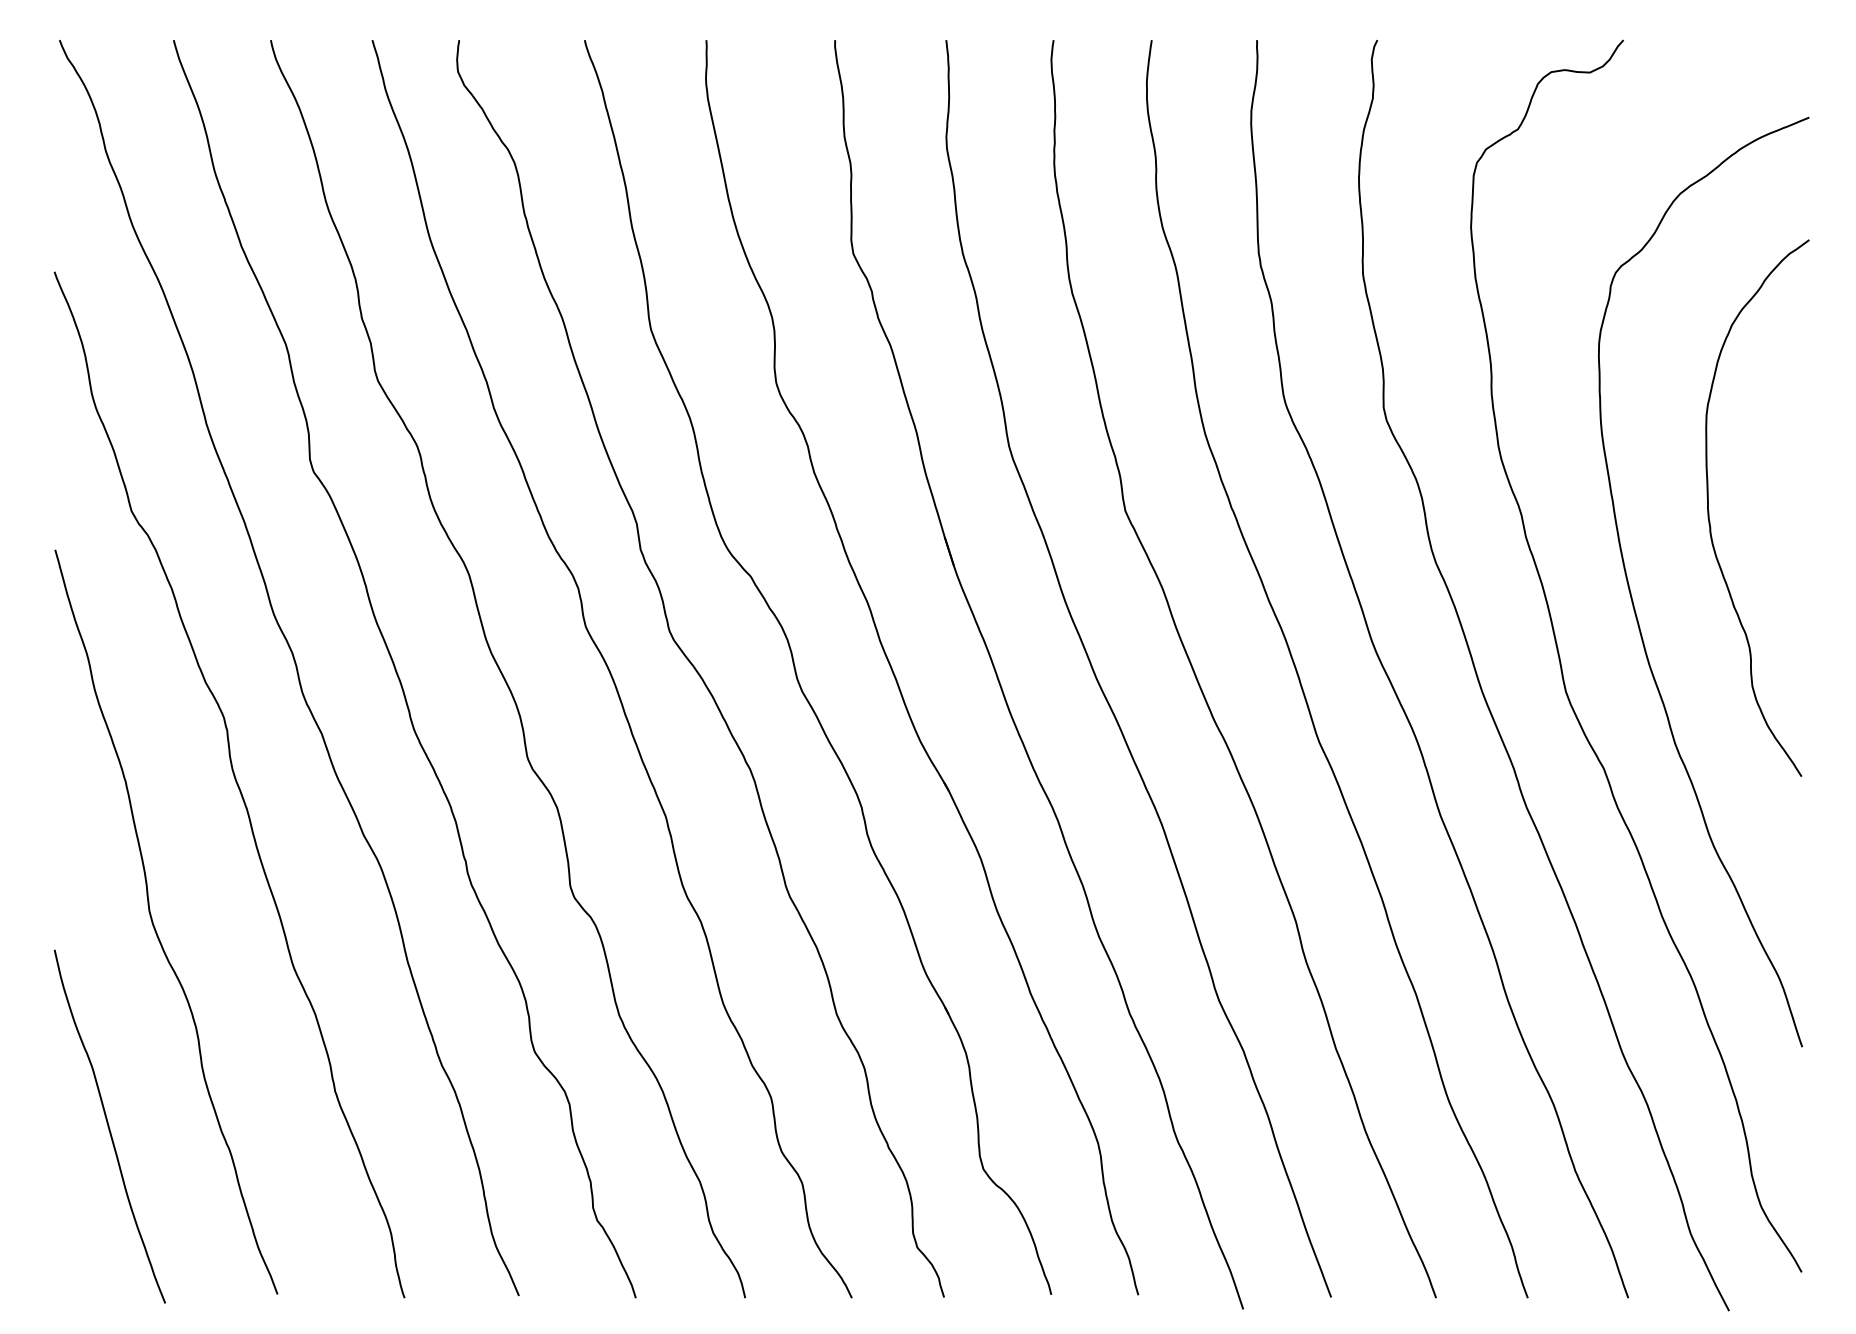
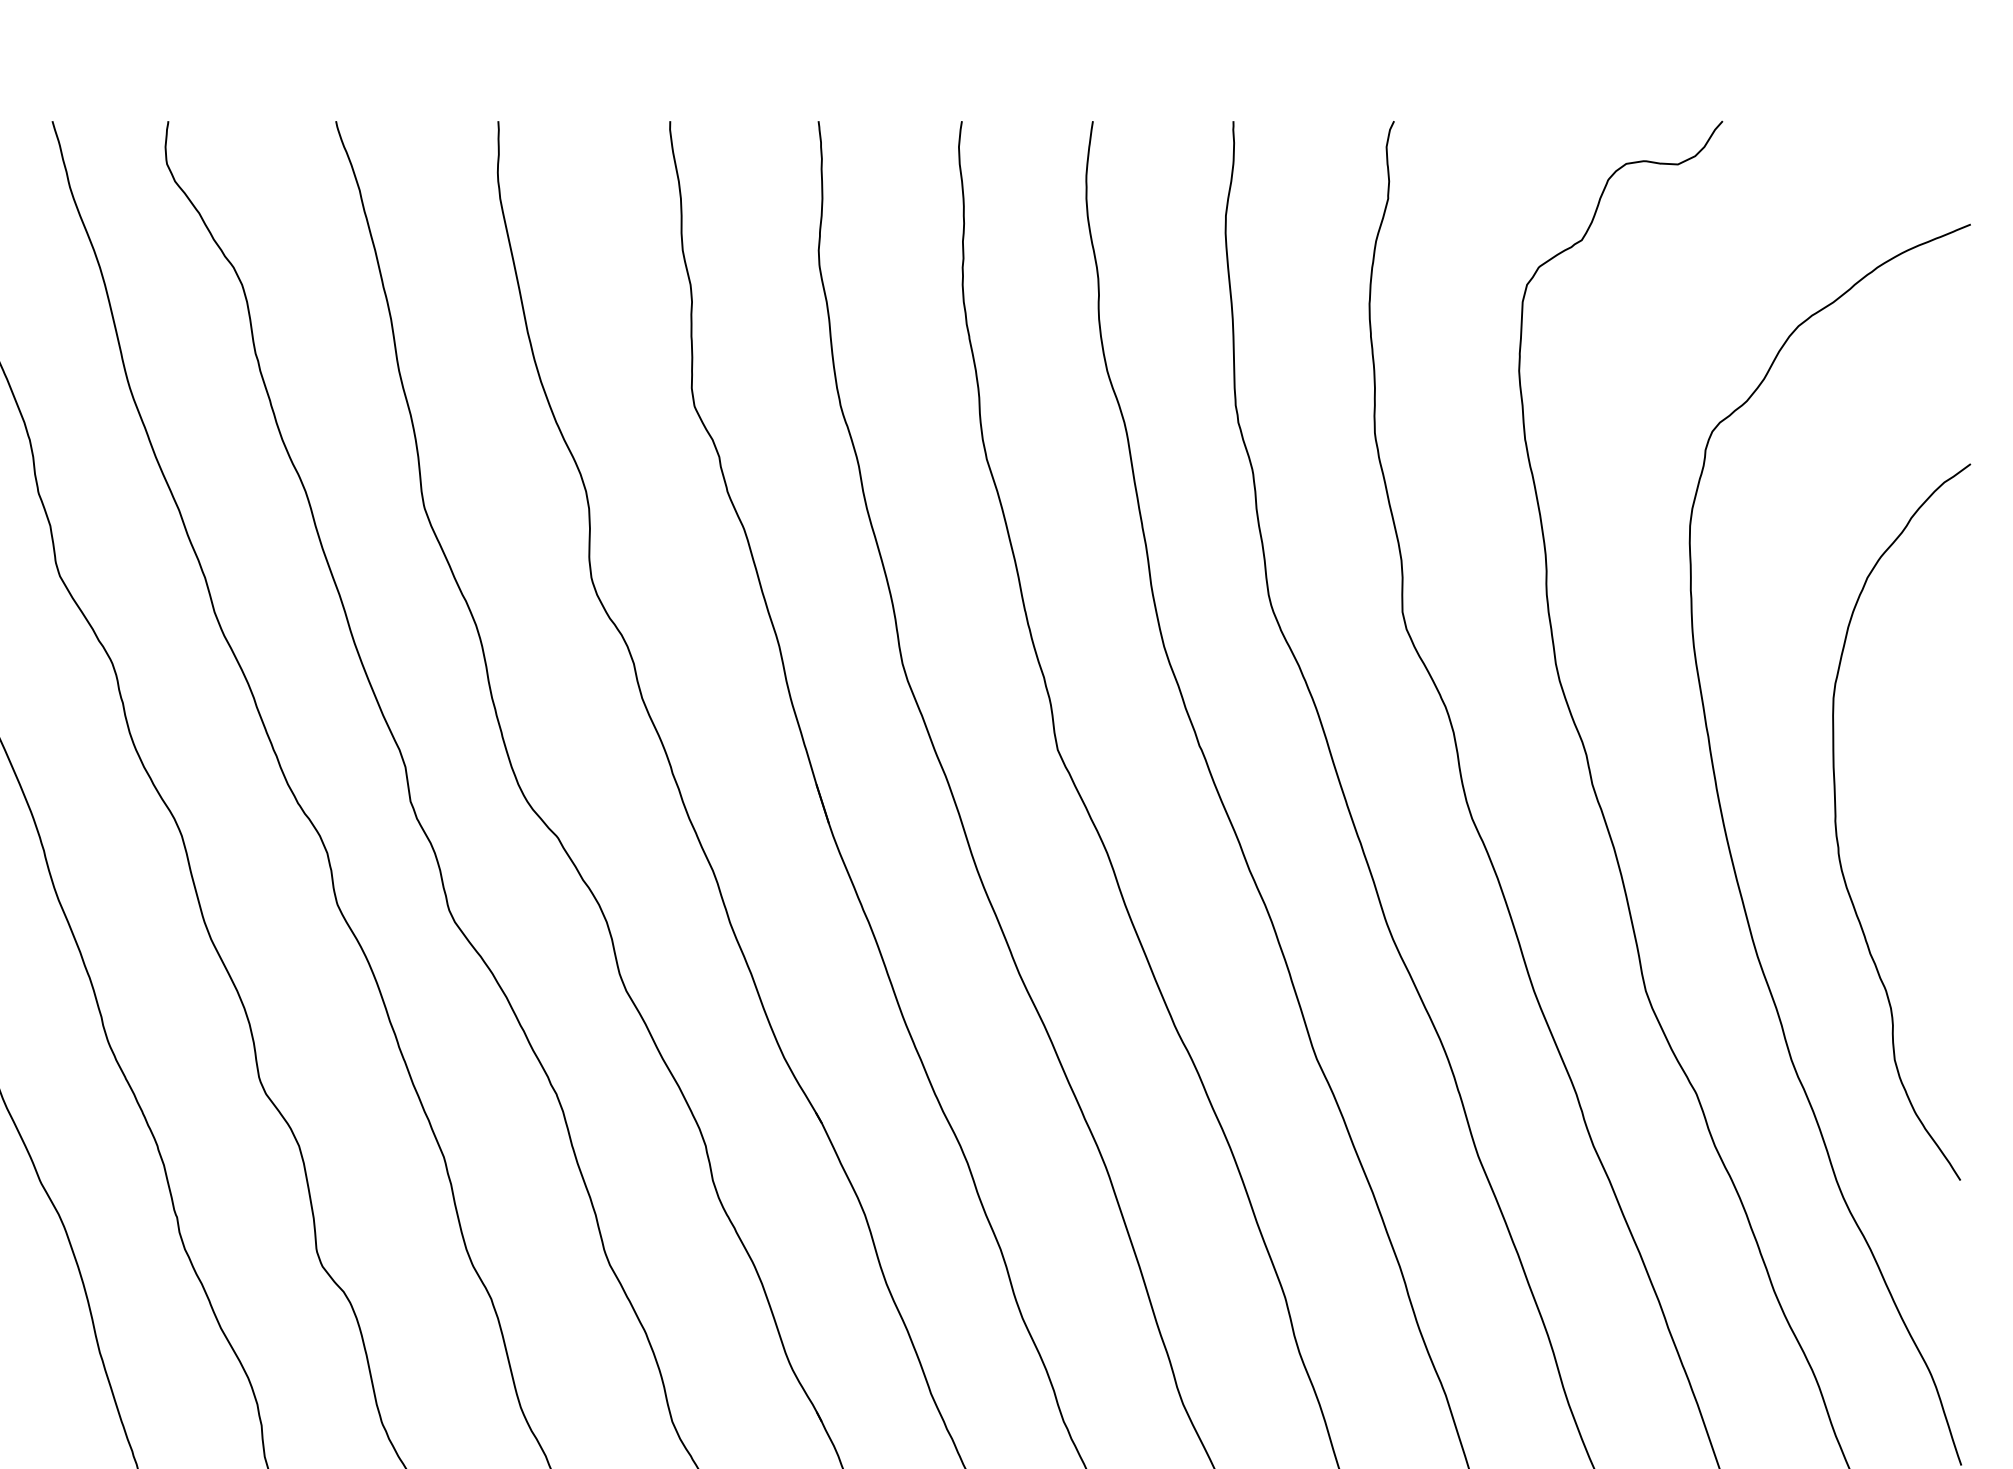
curve: (1709, 511) -> (1837, 826), moved

